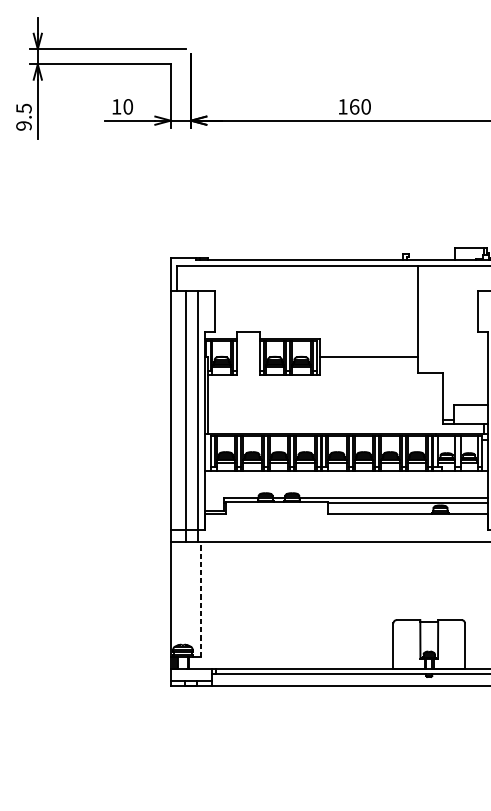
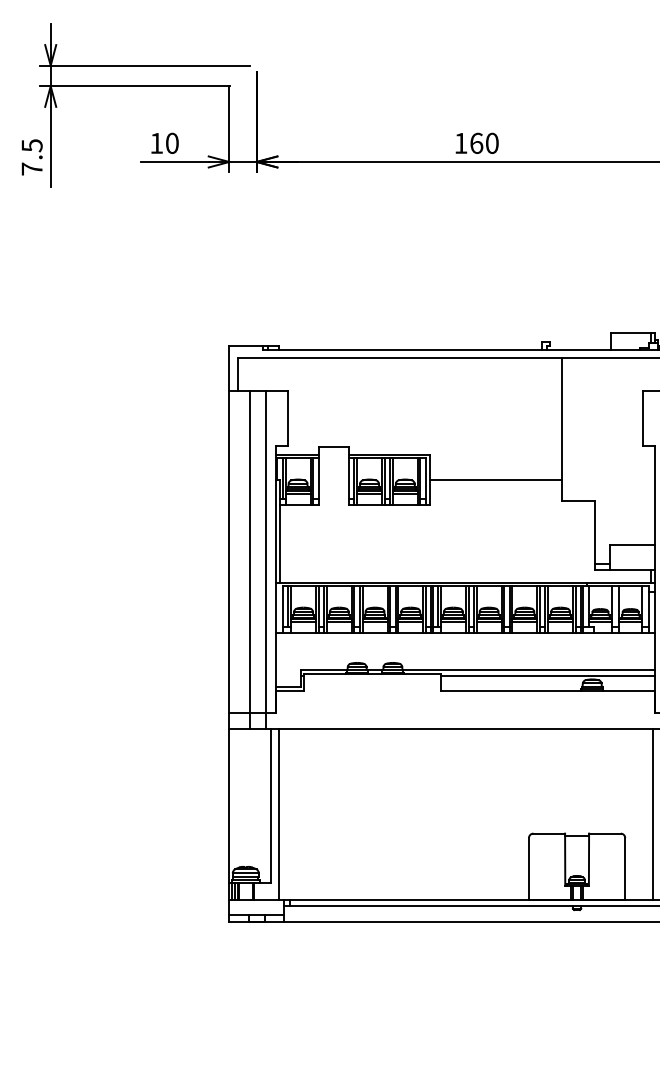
text: (23, 125) -> (31, 168), 9.5 -> 7.5
line: (201, 599) -> (270, 806), dashed -> solid
line: (207, 605) -> (278, 814), added
line: (485, 605) -> (652, 814), added

